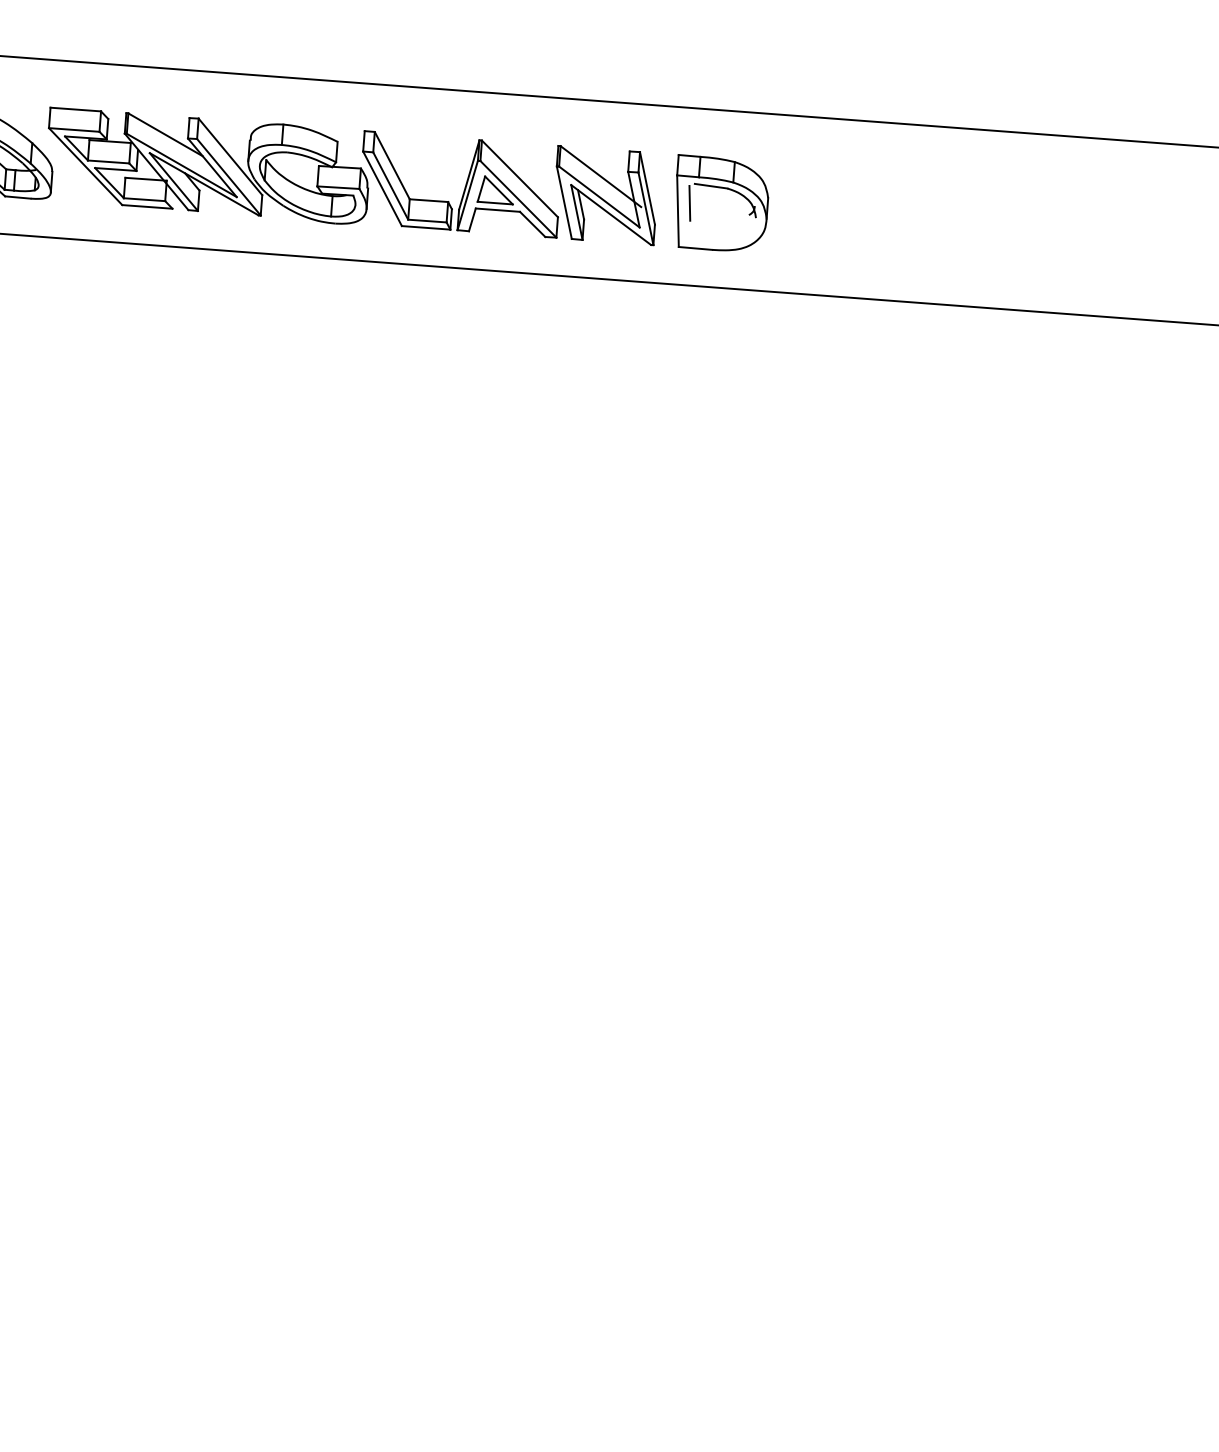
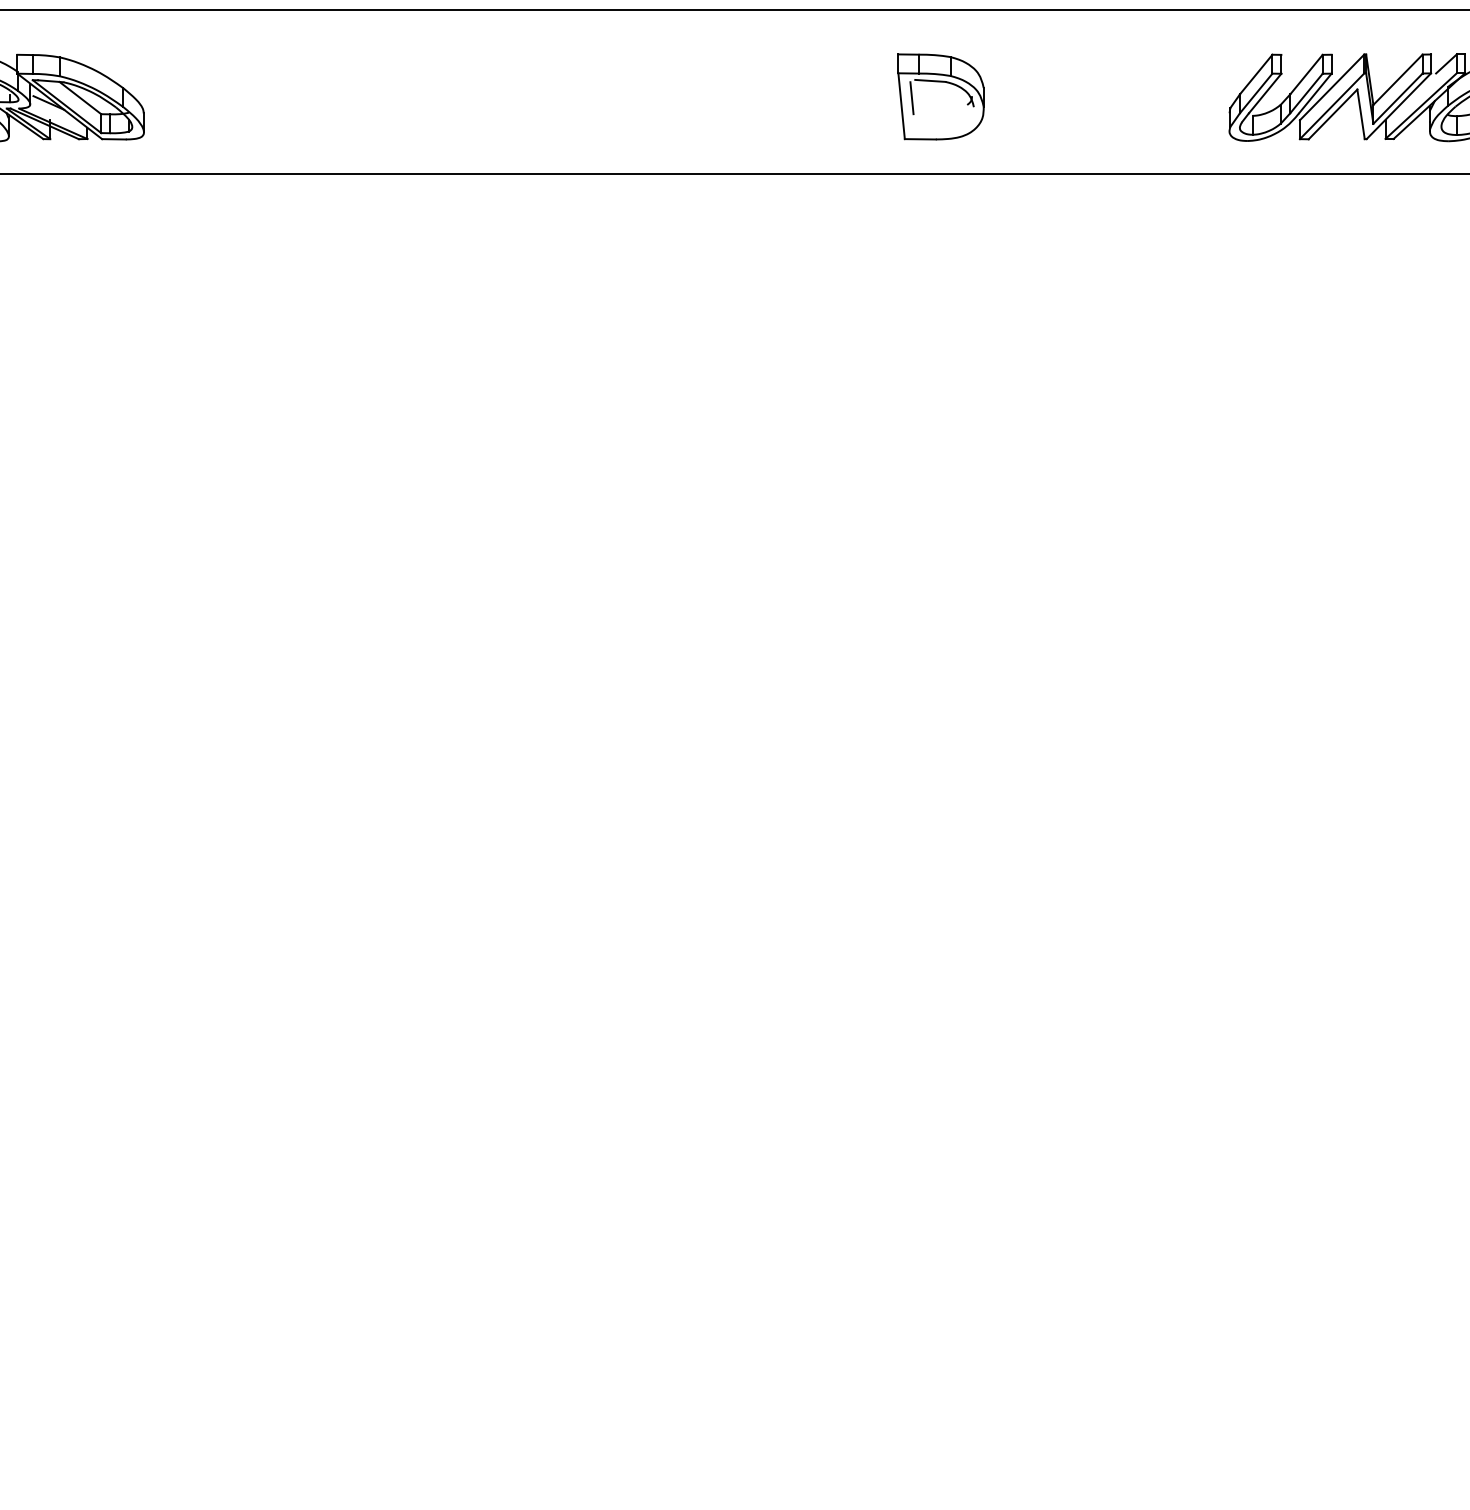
part: (351, 177) -> (419, 97), removed
part: (720, 203) -> (940, 96), moved

